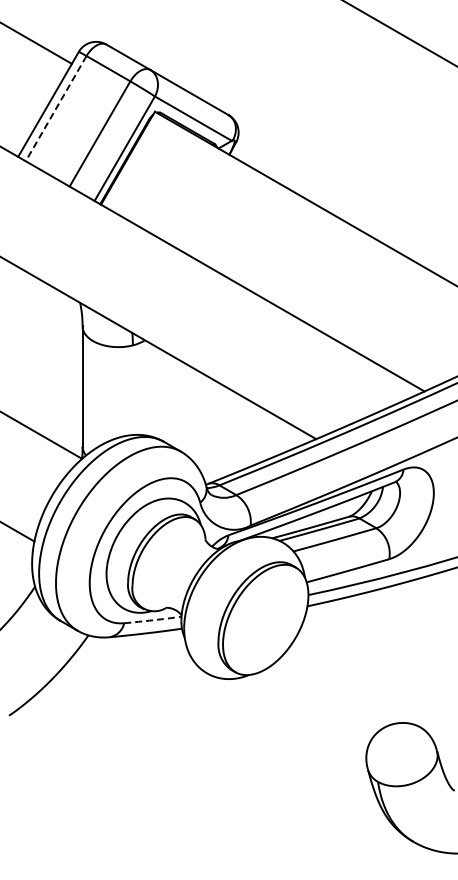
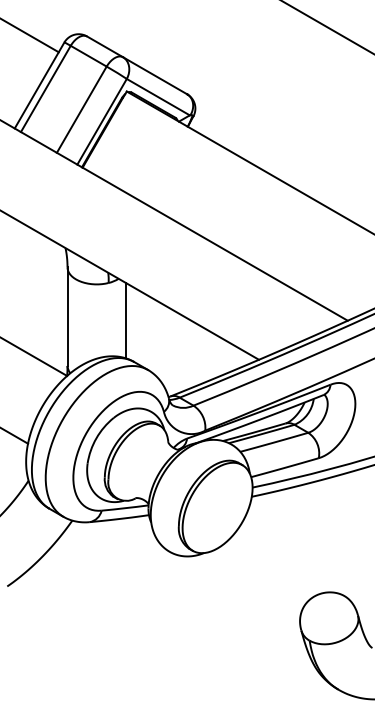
line: (56, 108) -> (46, 88), dashed -> solid
line: (154, 391) -> (126, 320), added
arc: (152, 620) -> (124, 508), dashed -> solid

